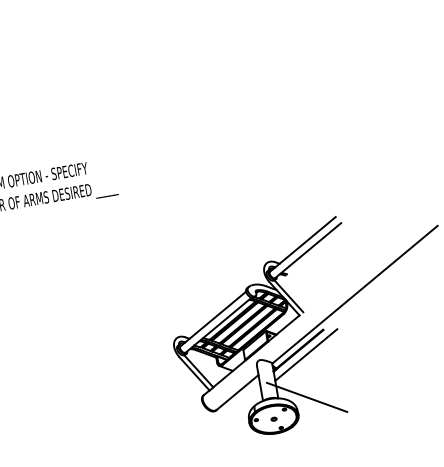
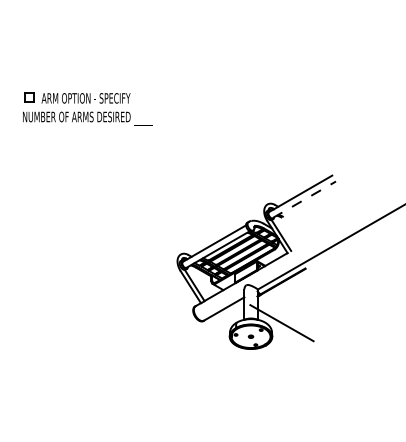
line: (308, 250) -> (304, 199), solid -> dashed
line: (306, 355) -> (287, 287), removed

